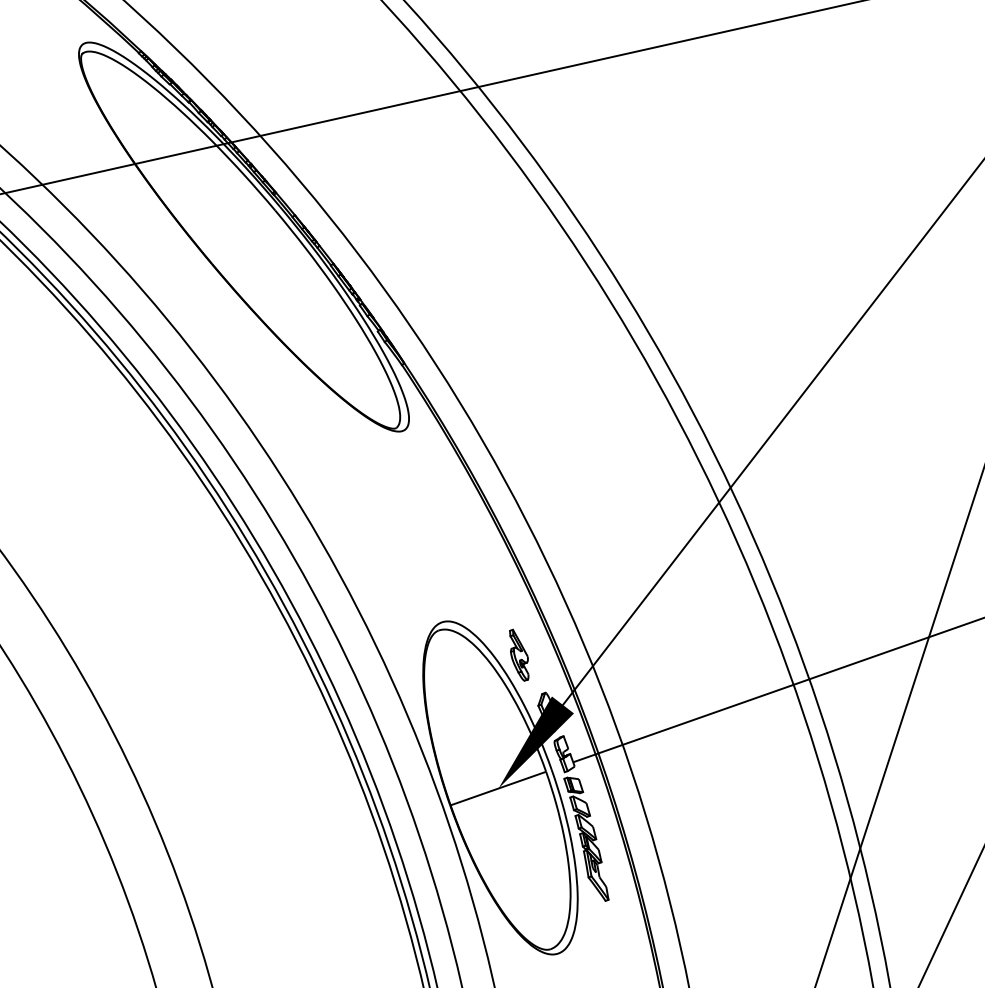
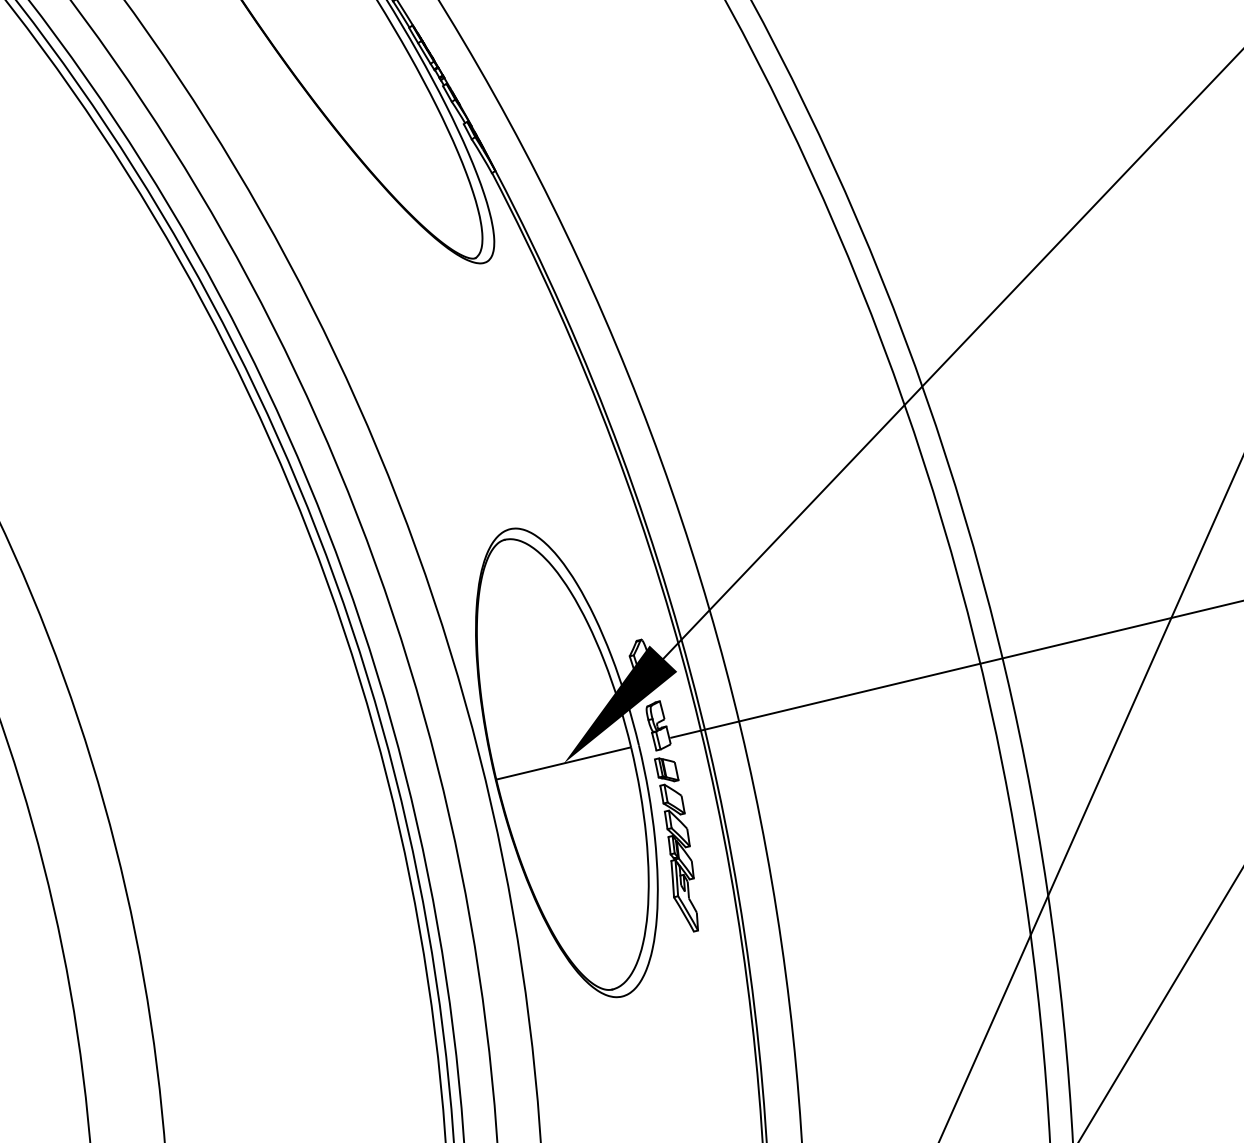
part: (519, 654) -> (611, 583), removed

